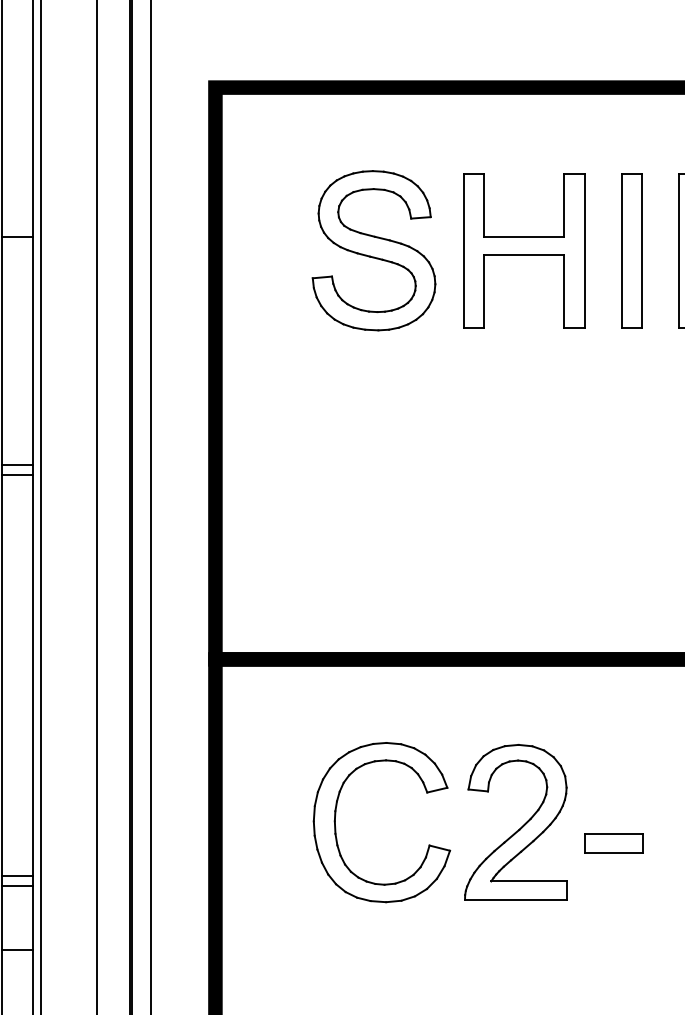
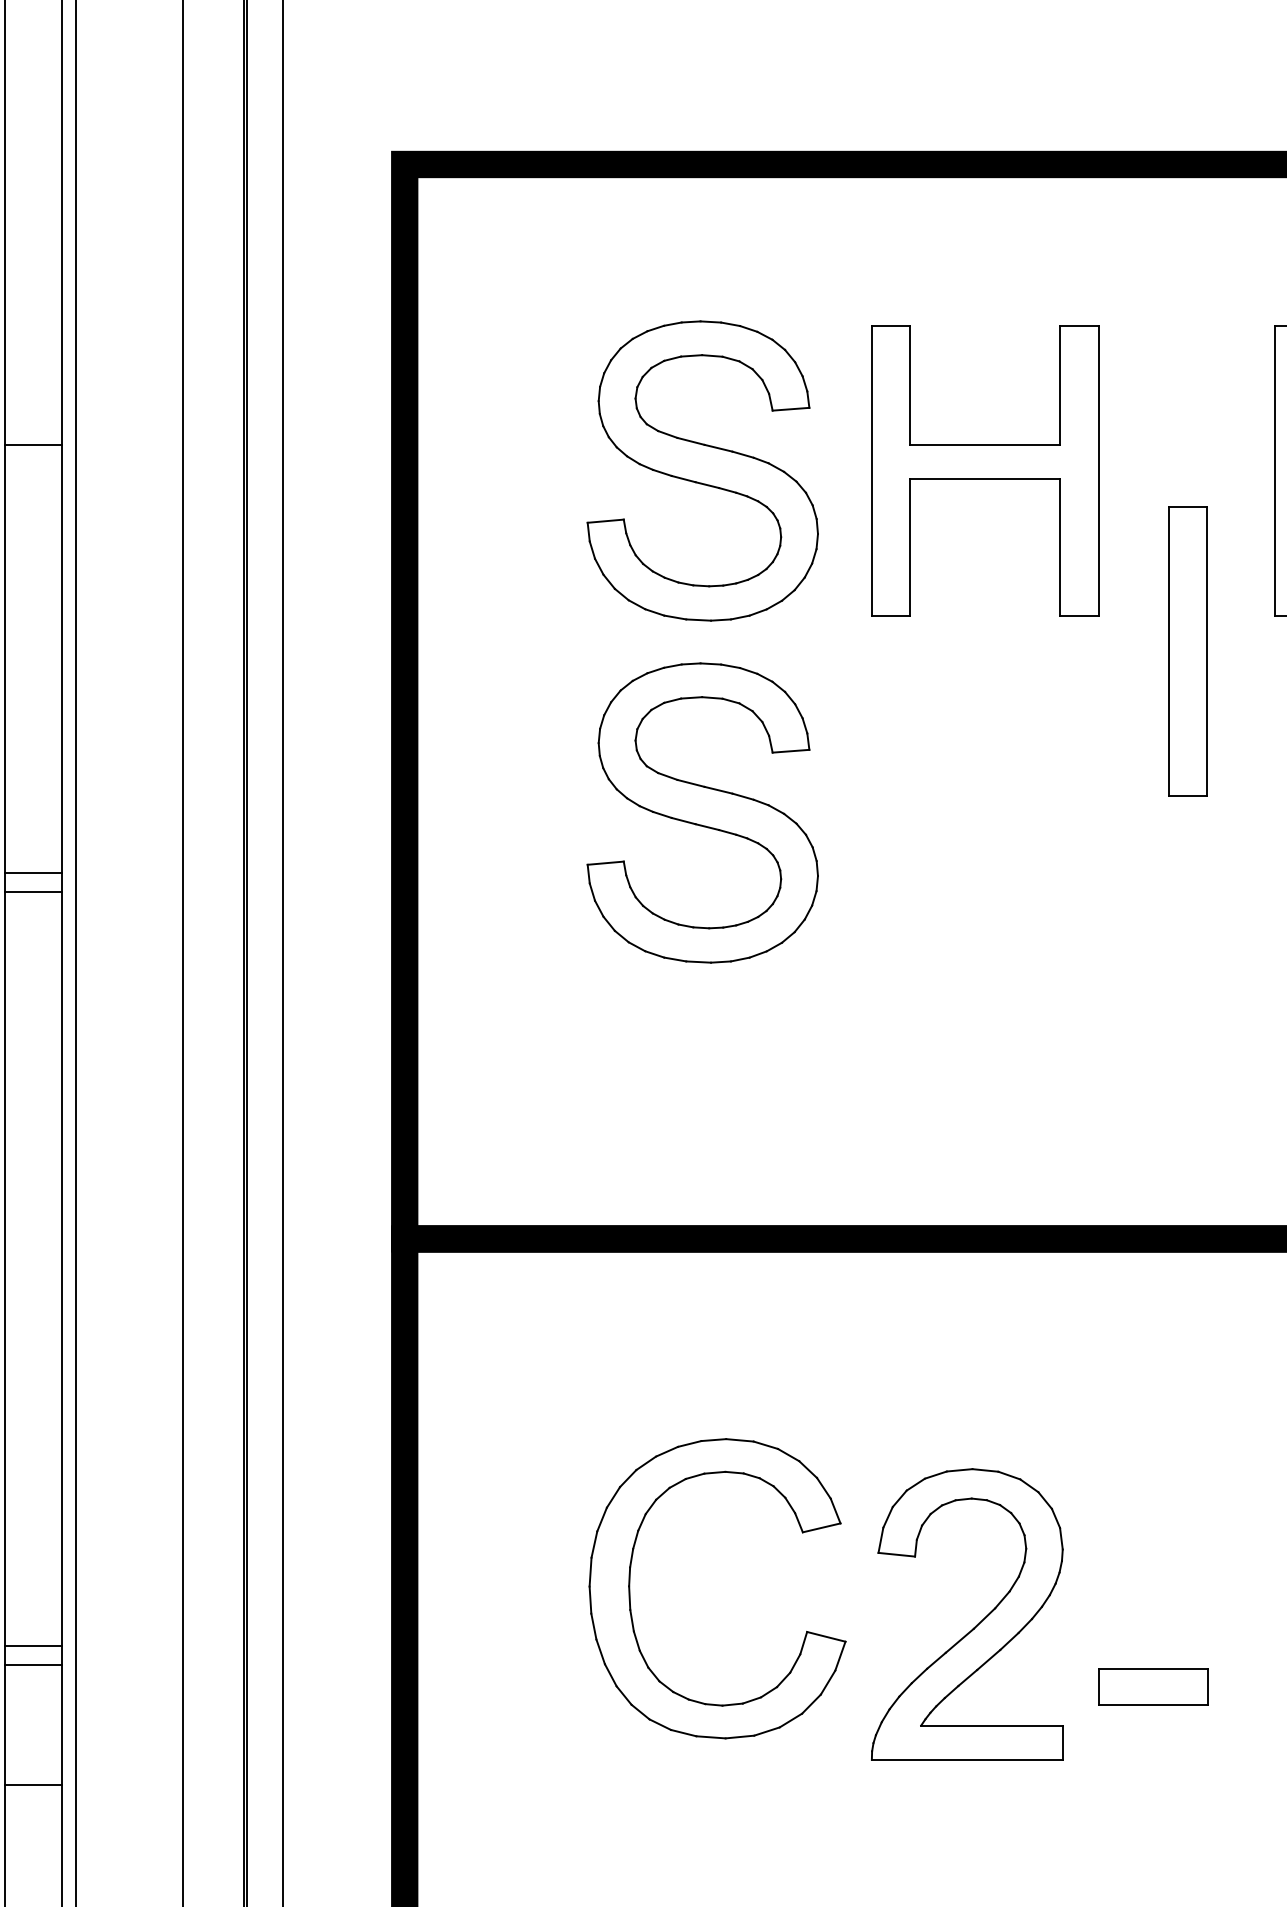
part: (631, 250) -> (1186, 650), moved
part: (373, 432) -> (701, 812), added
part: (336, 827) -> (632, 1598), moved
part: (520, 827) -> (976, 1624), moved
part: (613, 843) -> (1152, 1686), moved

